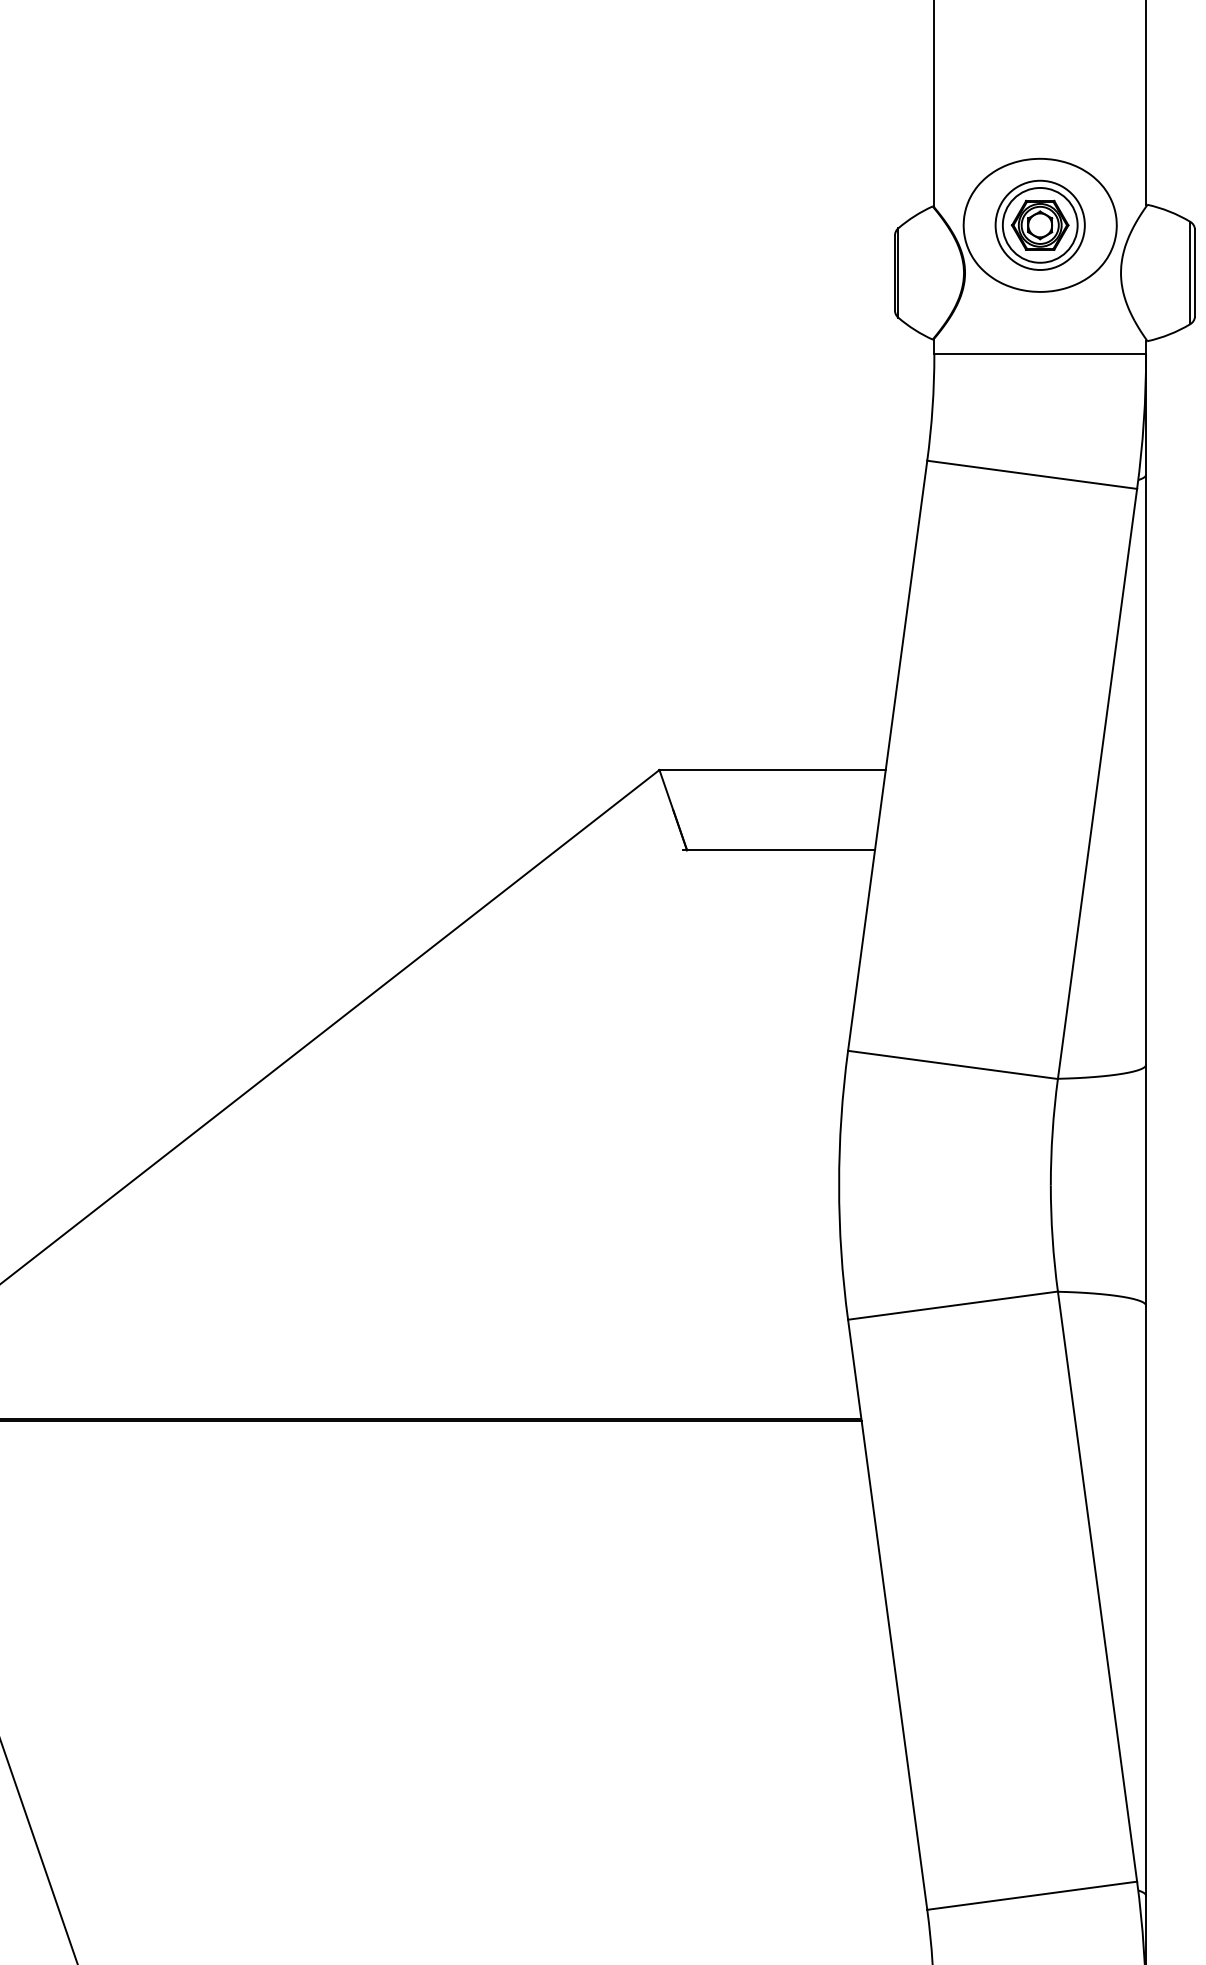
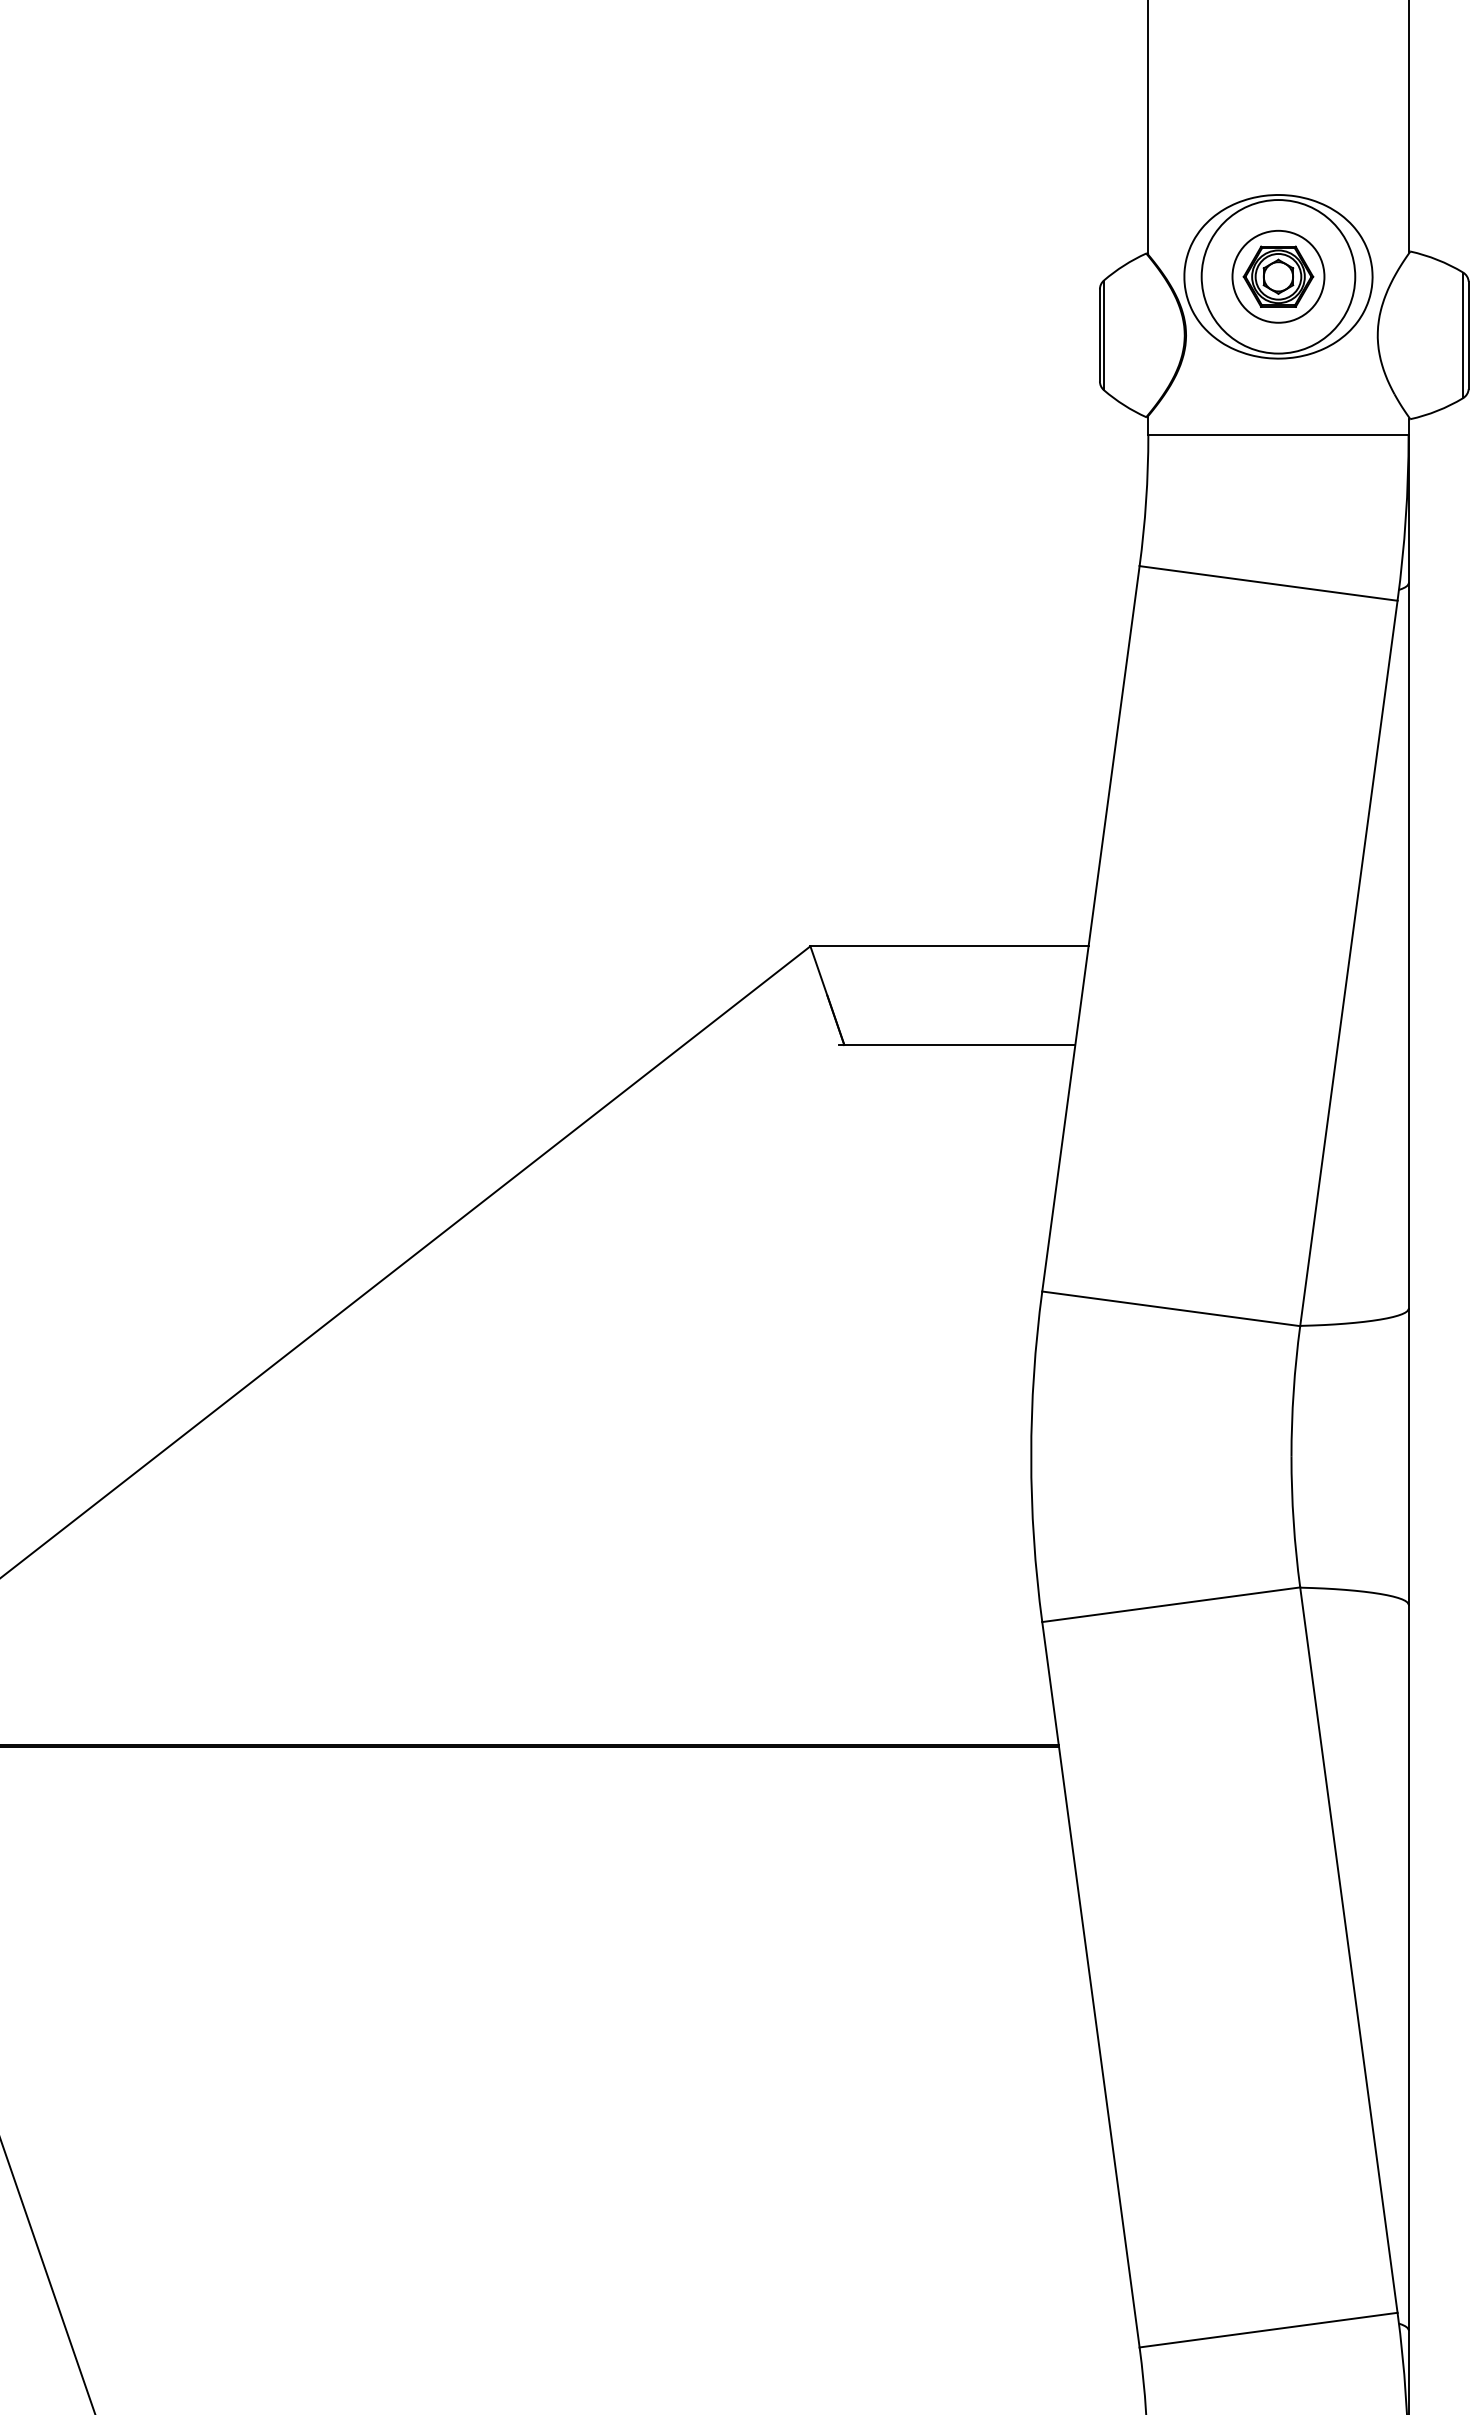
circle: (1040, 225) -> (1278, 276), size x1.4

